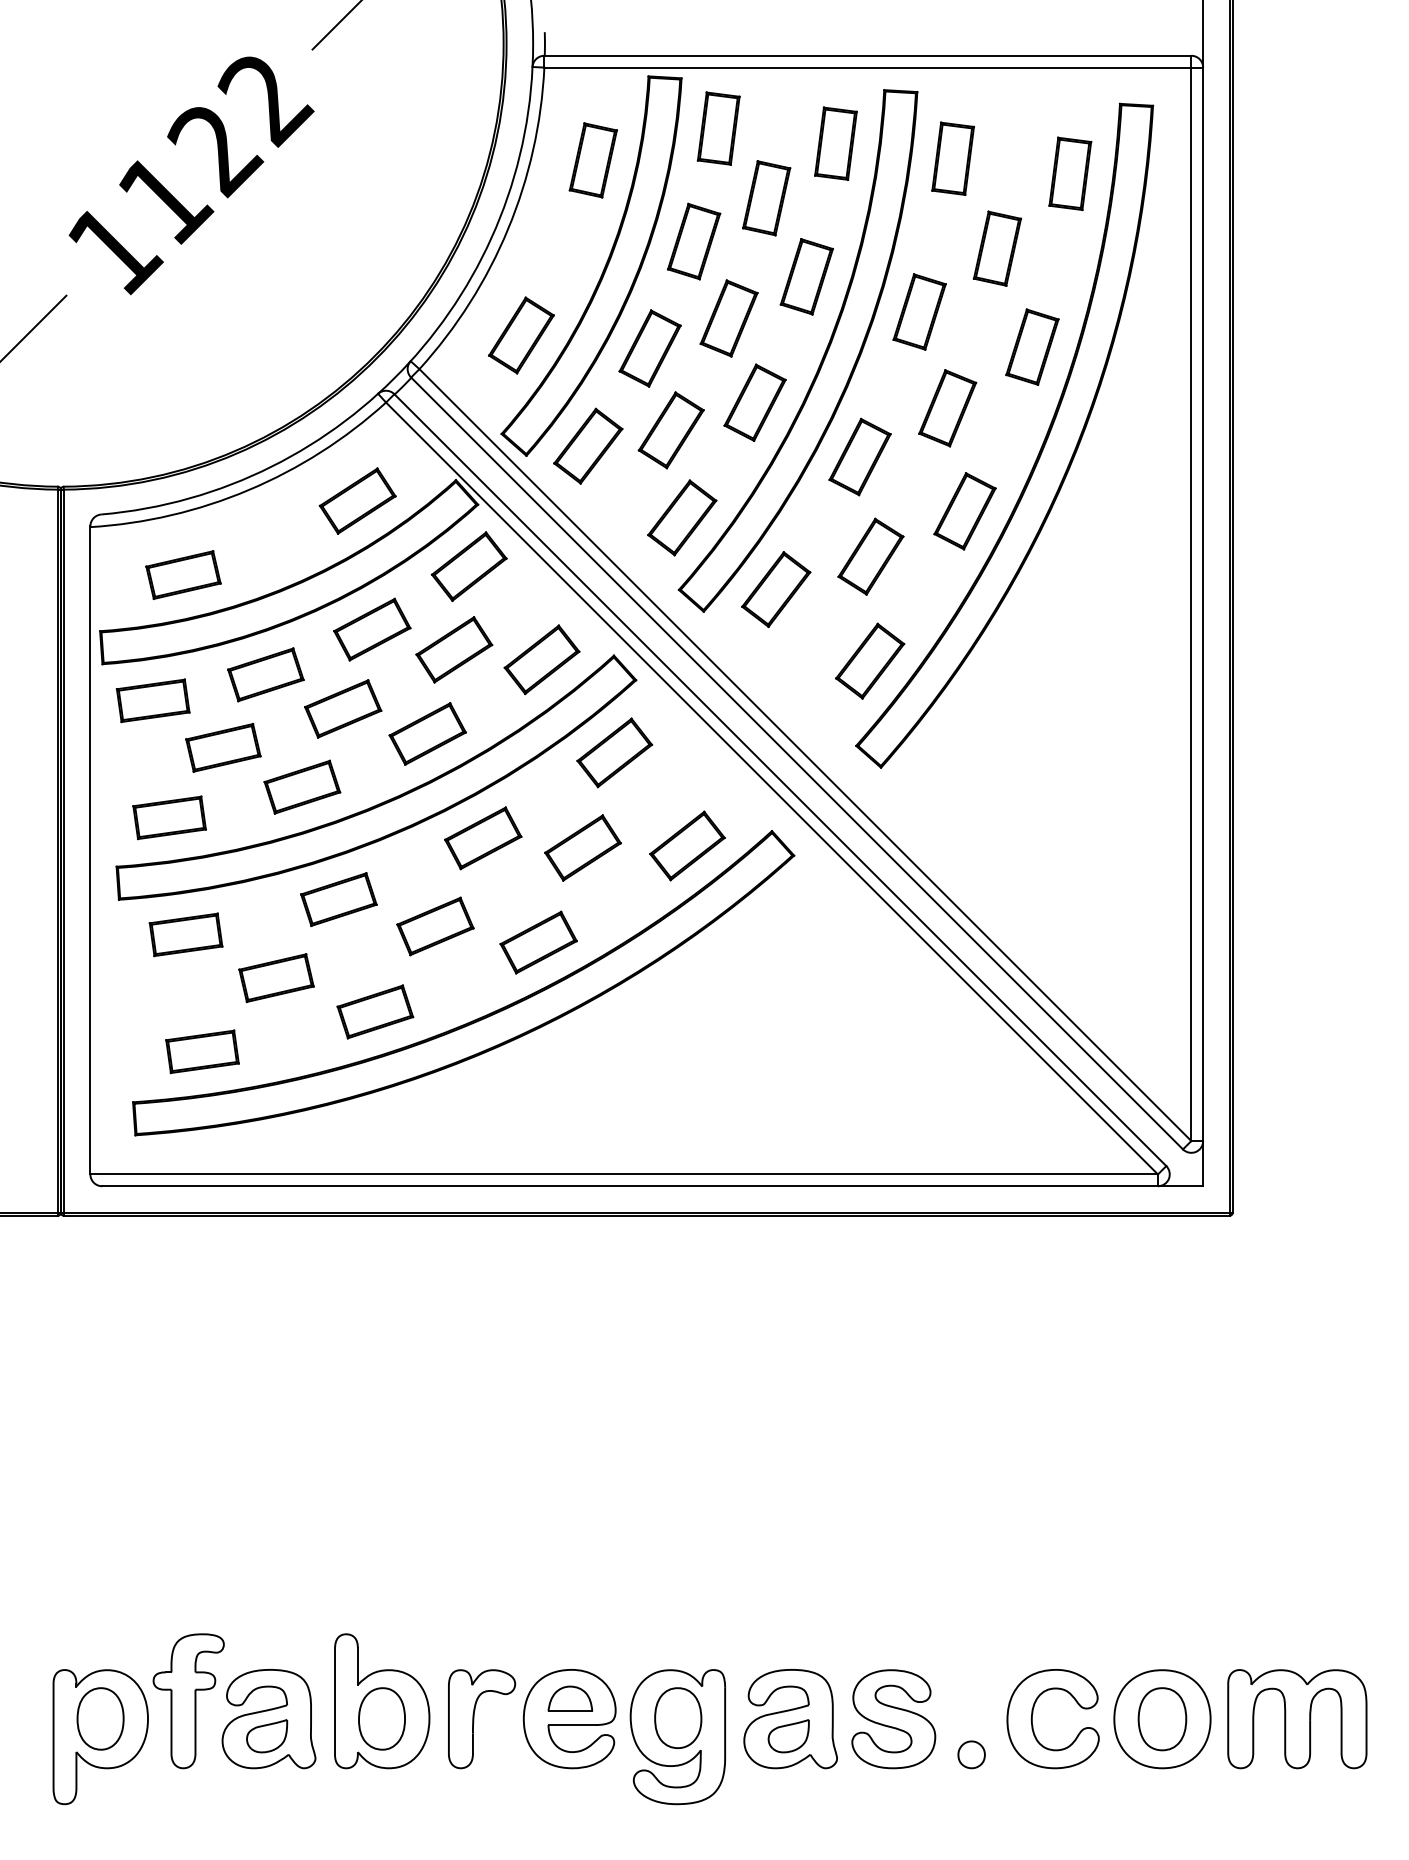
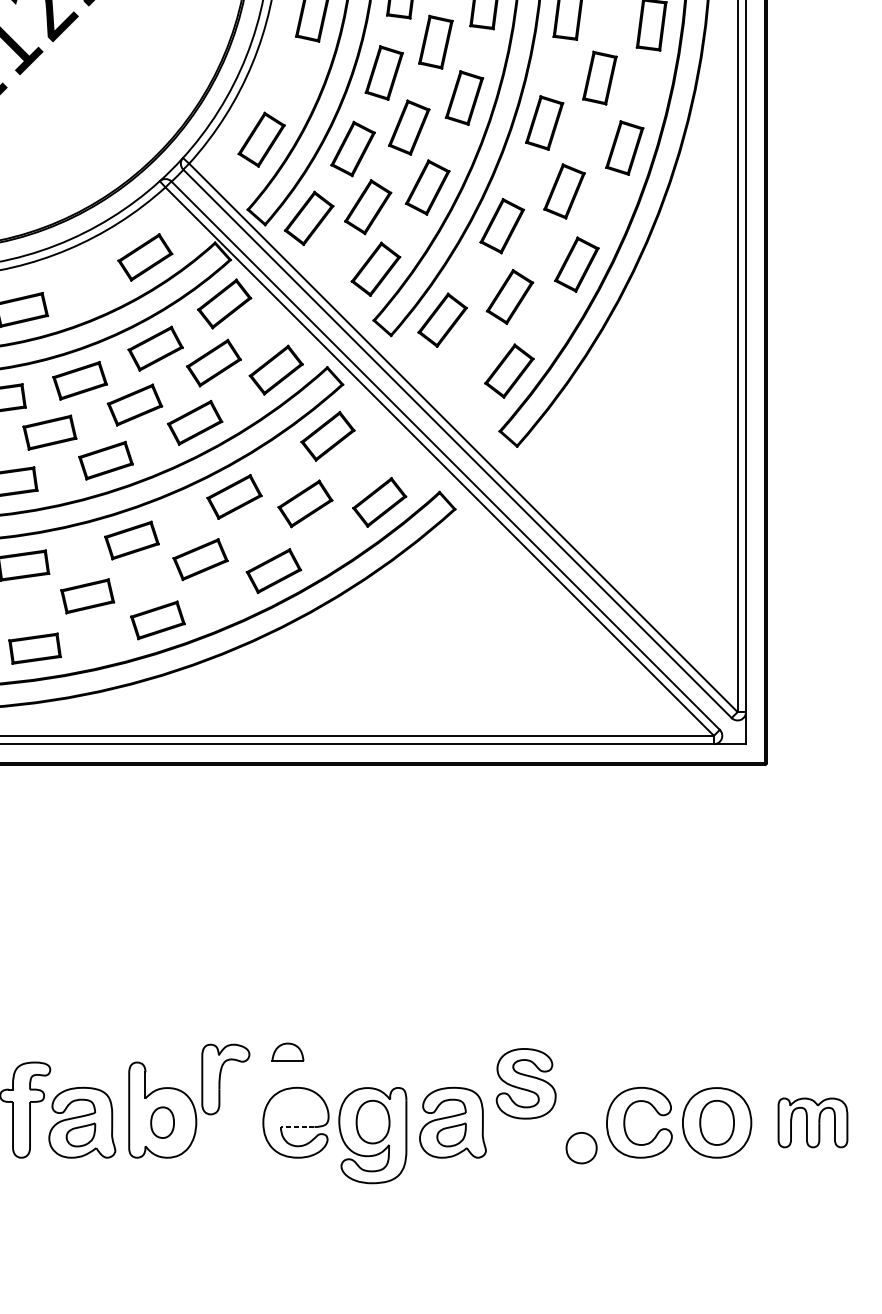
part: (570, 1698) -> (288, 1052), moved
part: (381, 1718) -> (162, 1122), size x0.7
part: (474, 1719) -> (220, 1079), moved
part: (893, 1719) -> (526, 1084), moved
part: (1297, 1719) -> (813, 1123), size x0.7
line: (572, 1725) -> (297, 1127), solid -> dashed
part: (971, 1754) -> (581, 1147), size x1.6

